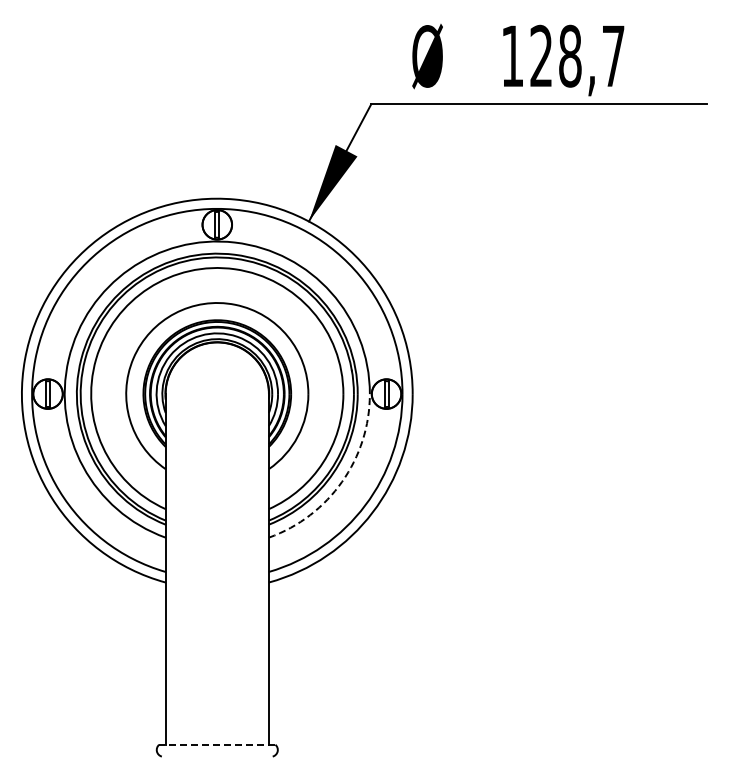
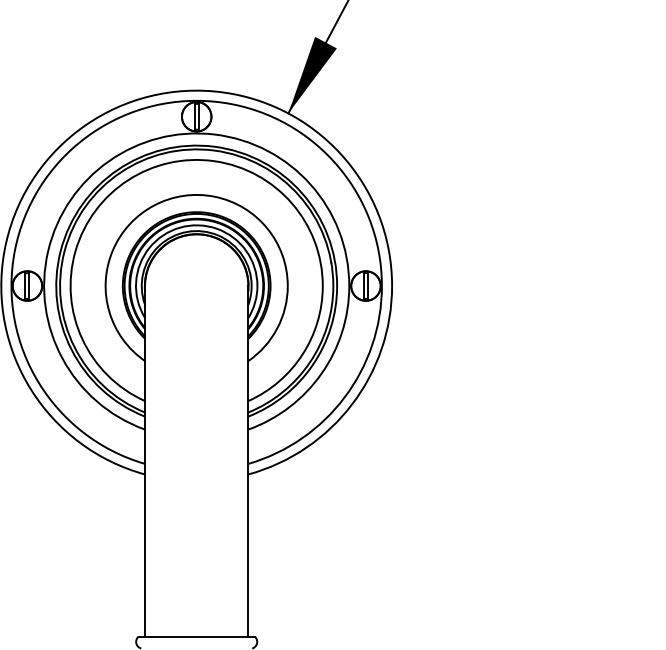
arc: (342, 481) -> (321, 373), dashed -> solid
line: (216, 744) -> (195, 636), dashed -> solid

